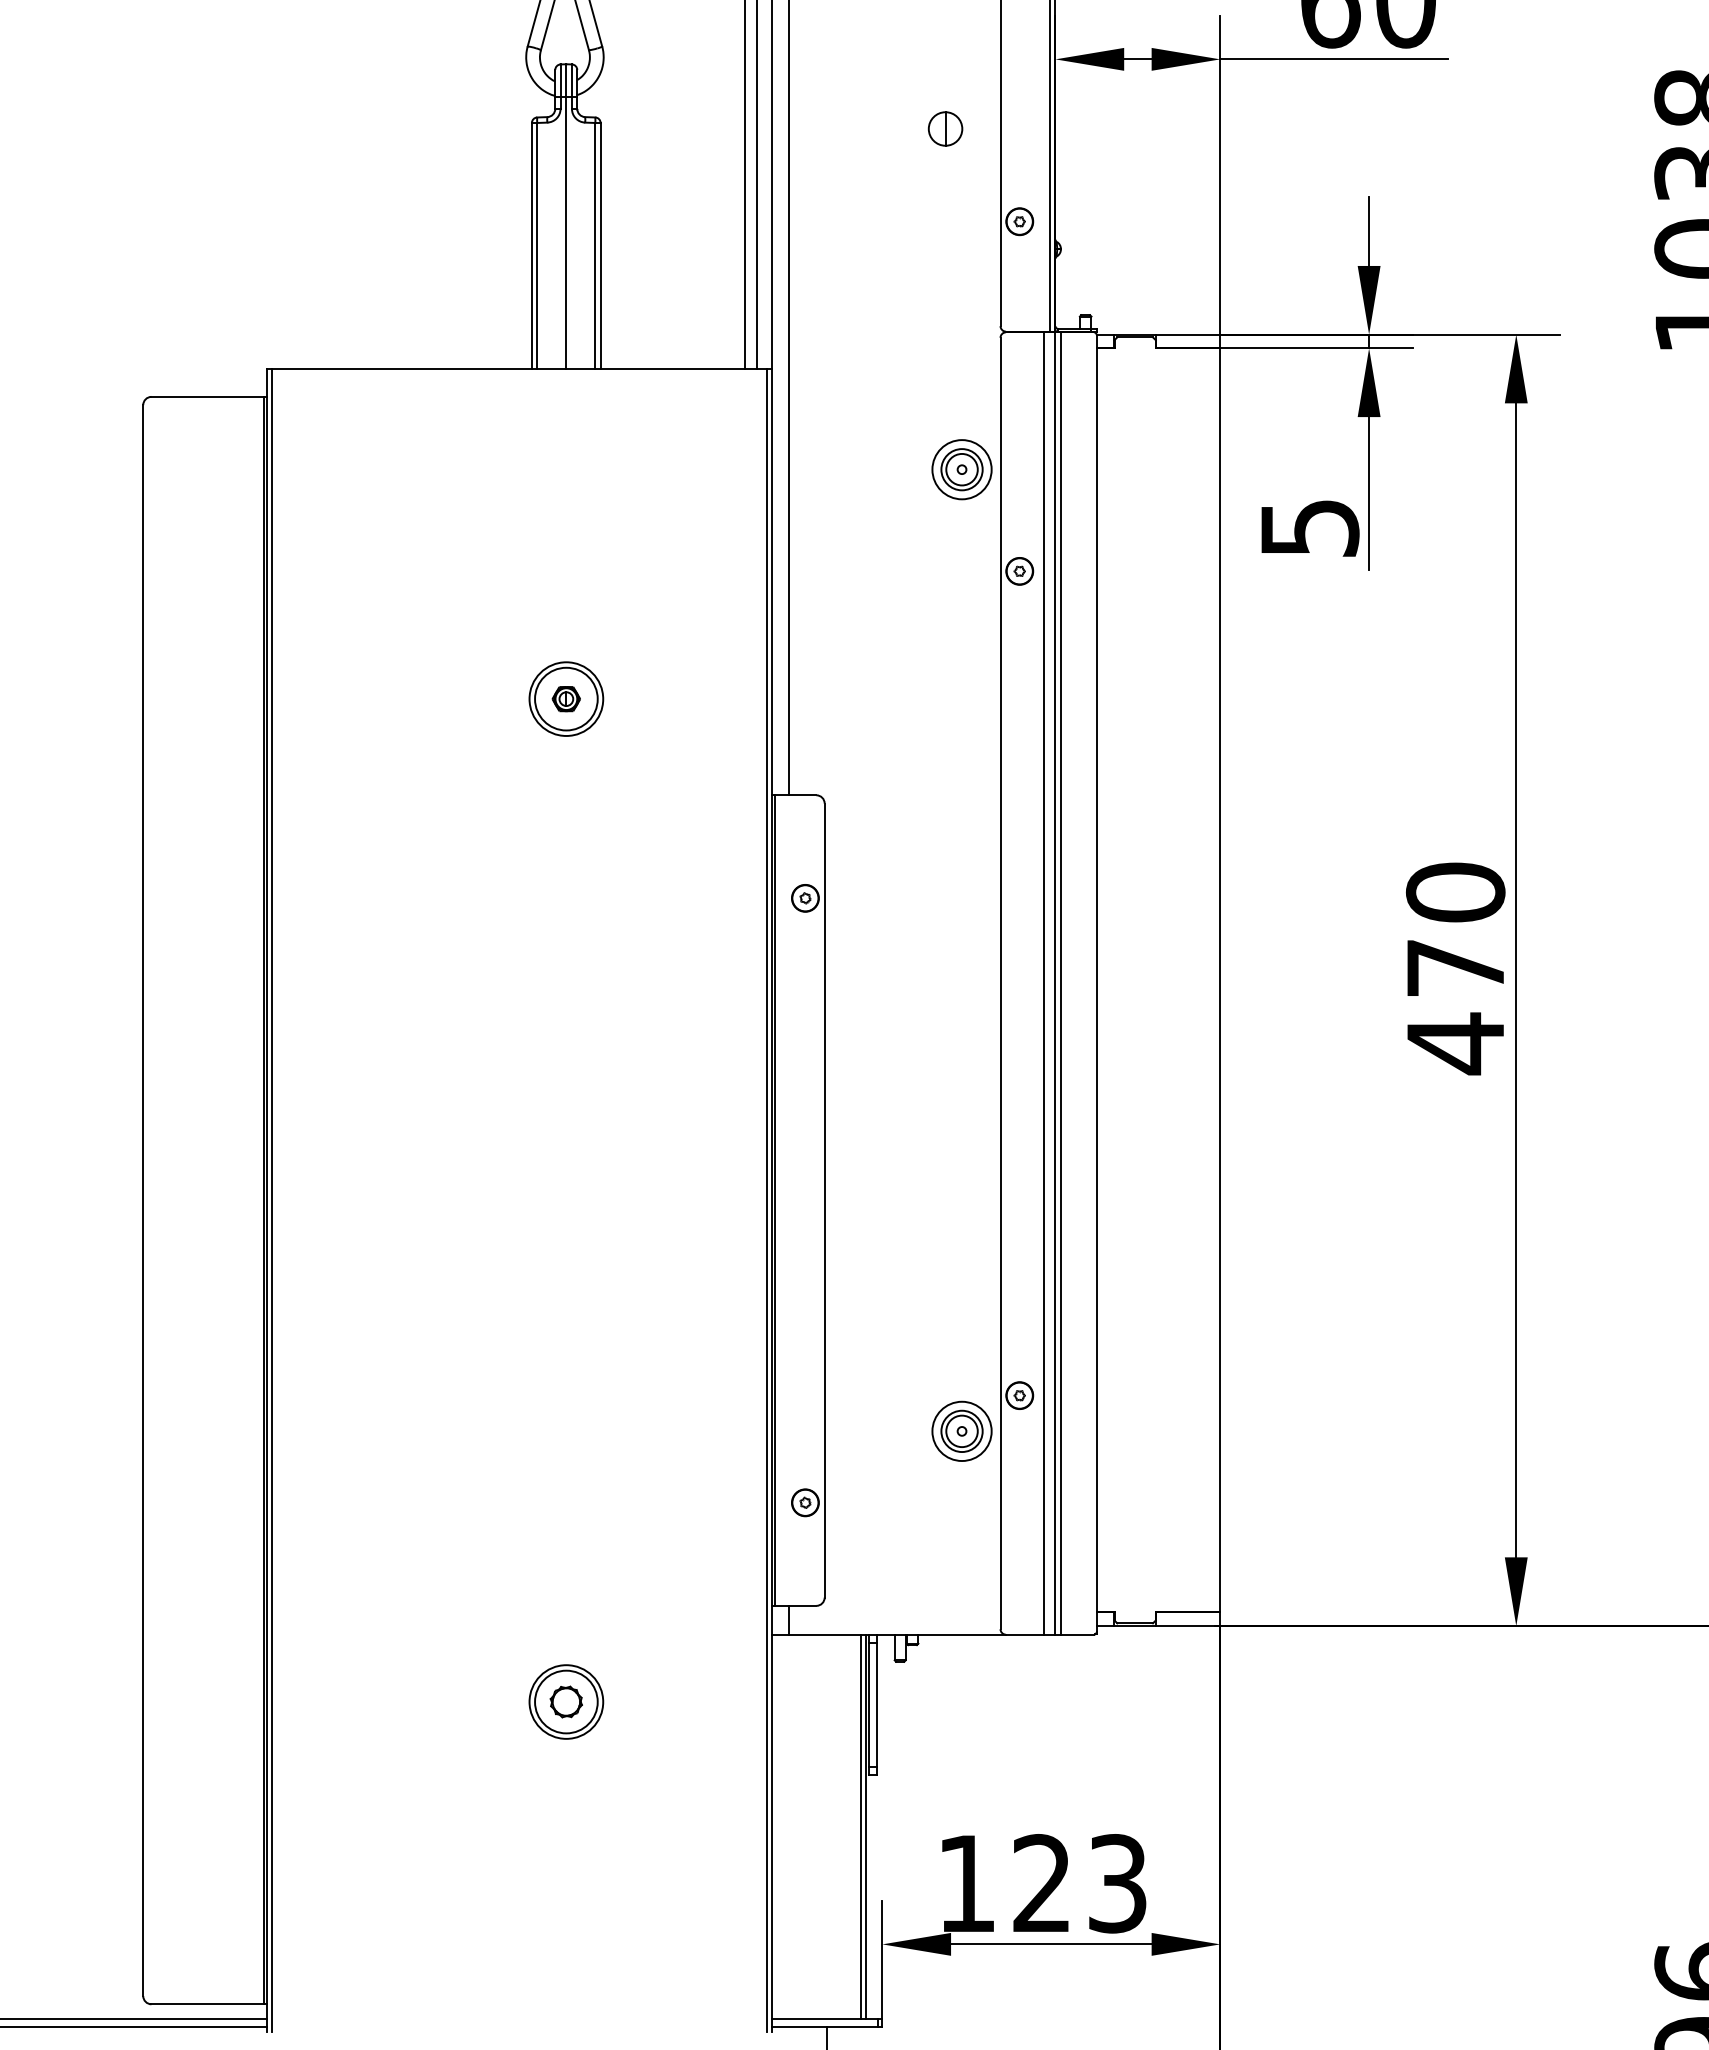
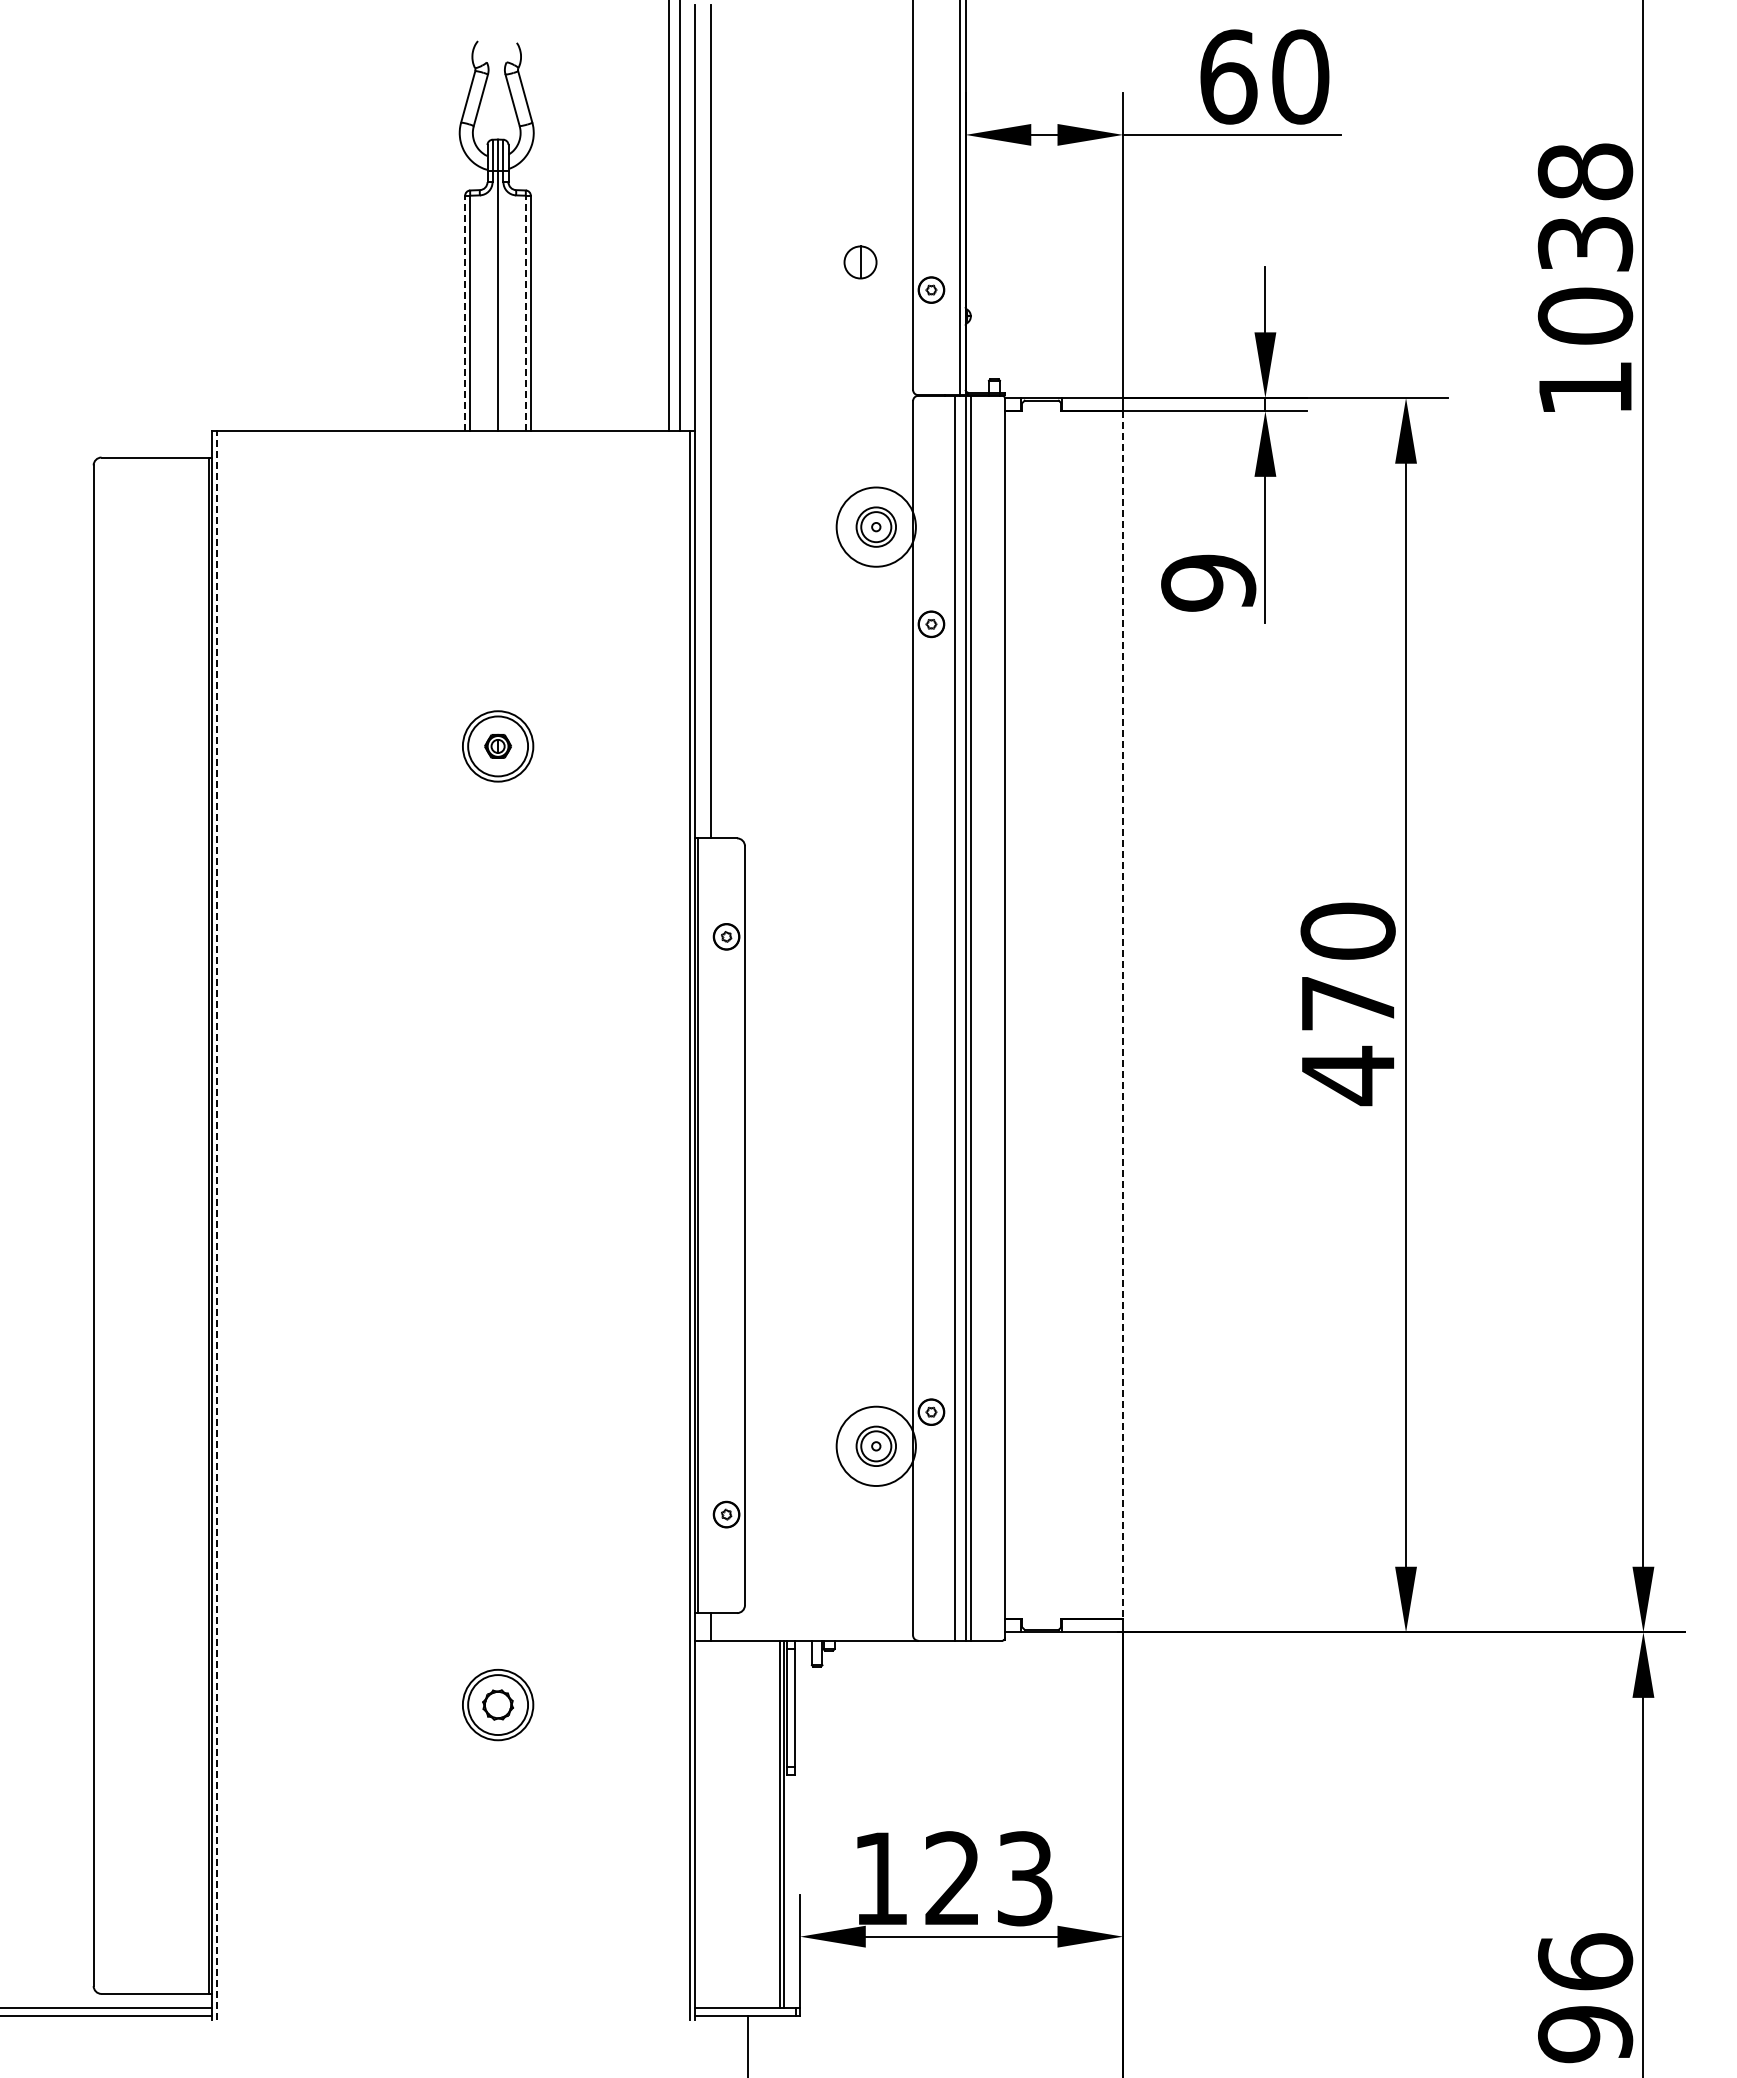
part: (945, 129) -> (860, 262), moved
line: (532, 246) -> (465, 313), solid -> dashed
line: (595, 246) -> (525, 313), solid -> dashed
circle: (961, 469) -> (875, 526), size x1.4
text: (1309, 527) -> (1208, 582), 5 -> 9
line: (1220, 980) -> (1123, 1015), solid -> dashed
line: (272, 1200) -> (217, 1225), solid -> dashed
circle: (961, 1431) -> (875, 1446), size x1.4

